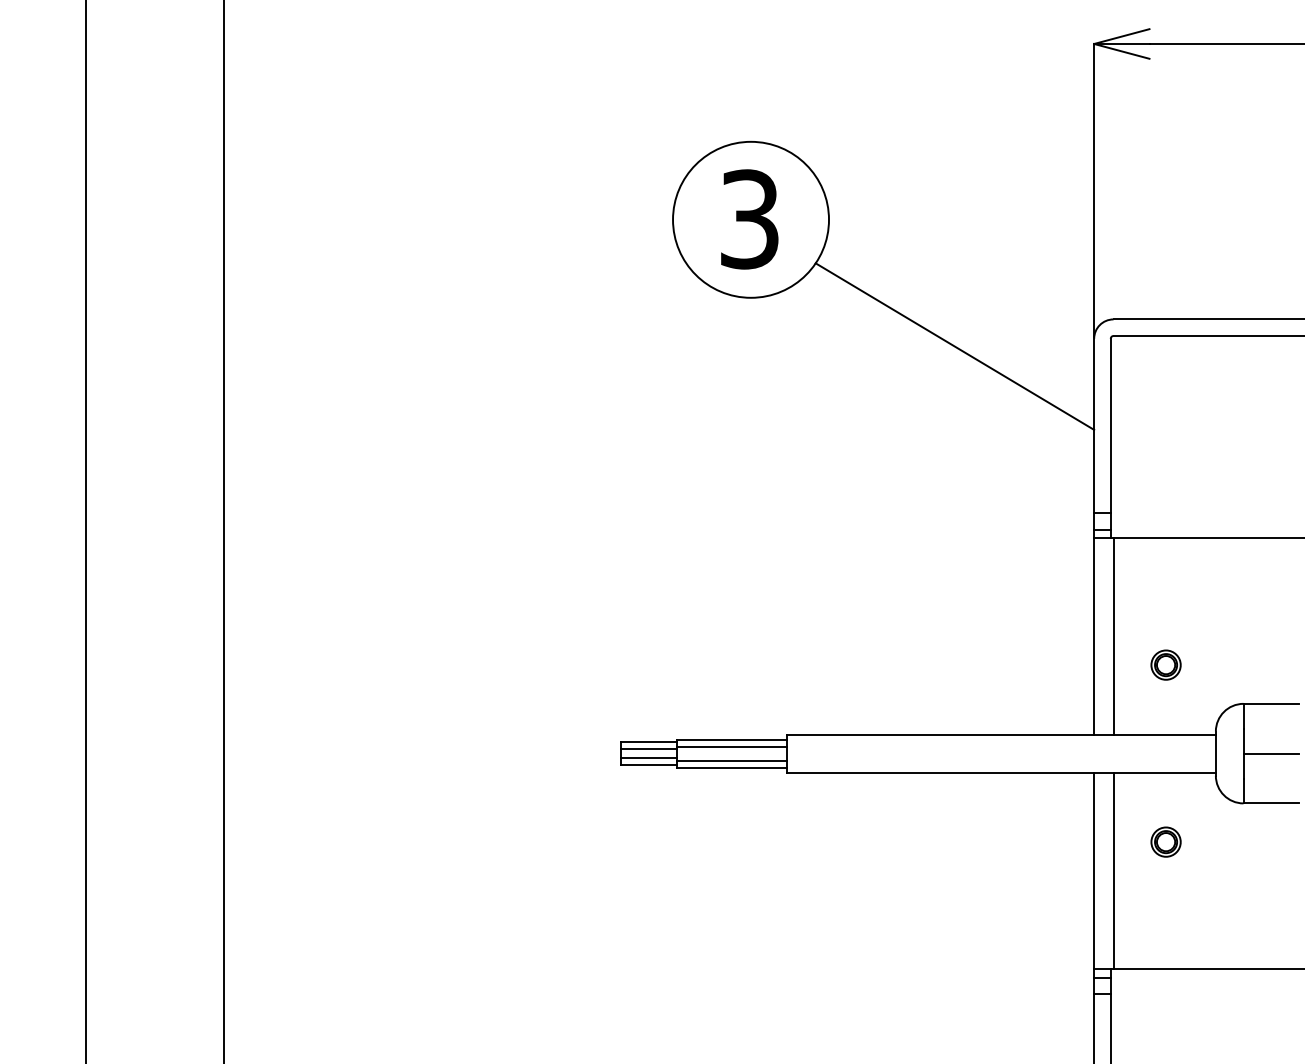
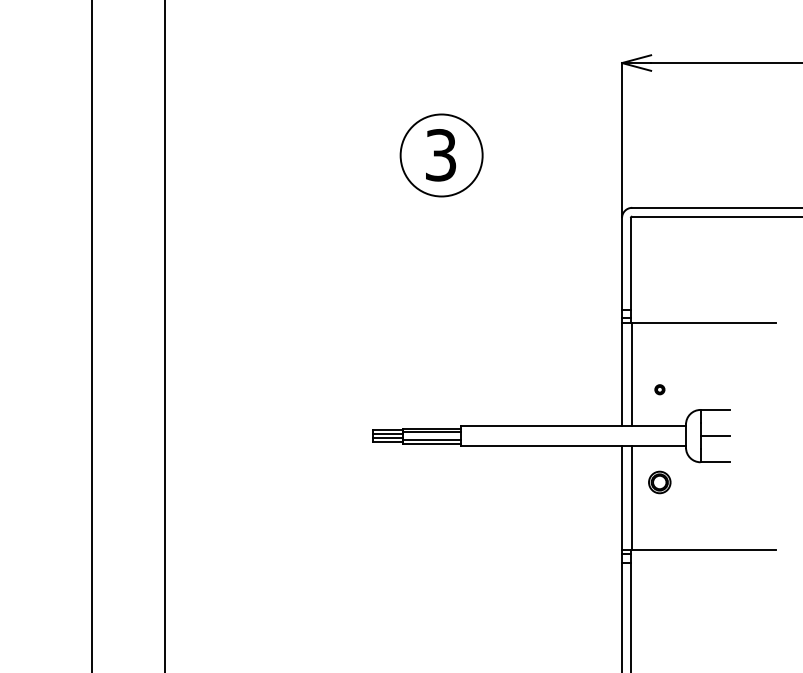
line: (954, 345) -> (548, 221), removed
part: (1165, 664) -> (659, 389), size x0.6
part: (1165, 841) -> (659, 482), size x1.4

